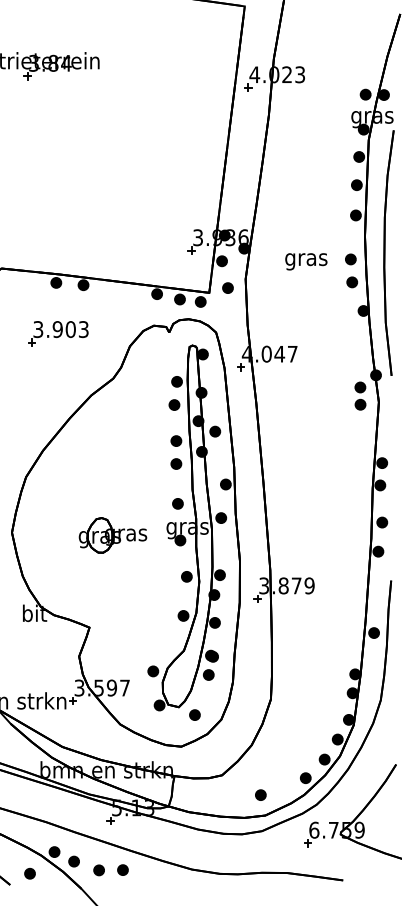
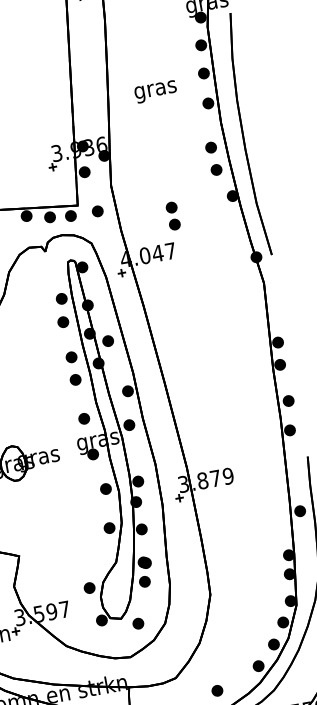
text: (306, 261) -> (155, 91), moved
part: (227, 287) -> (97, 210), moved
part: (360, 395) -> (173, 215), moved

